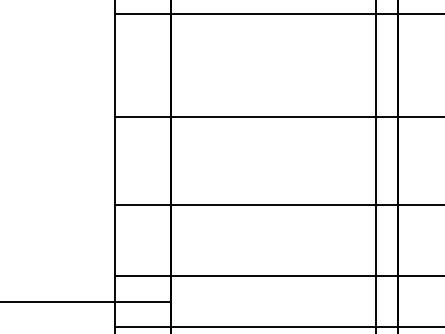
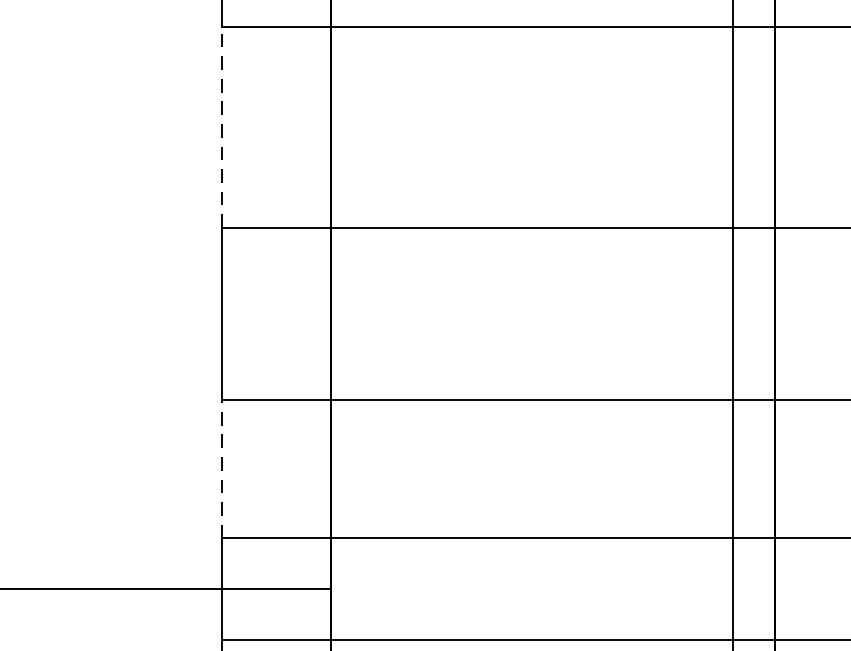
line: (115, 65) -> (222, 127), solid -> dashed
line: (115, 239) -> (222, 467), solid -> dashed

